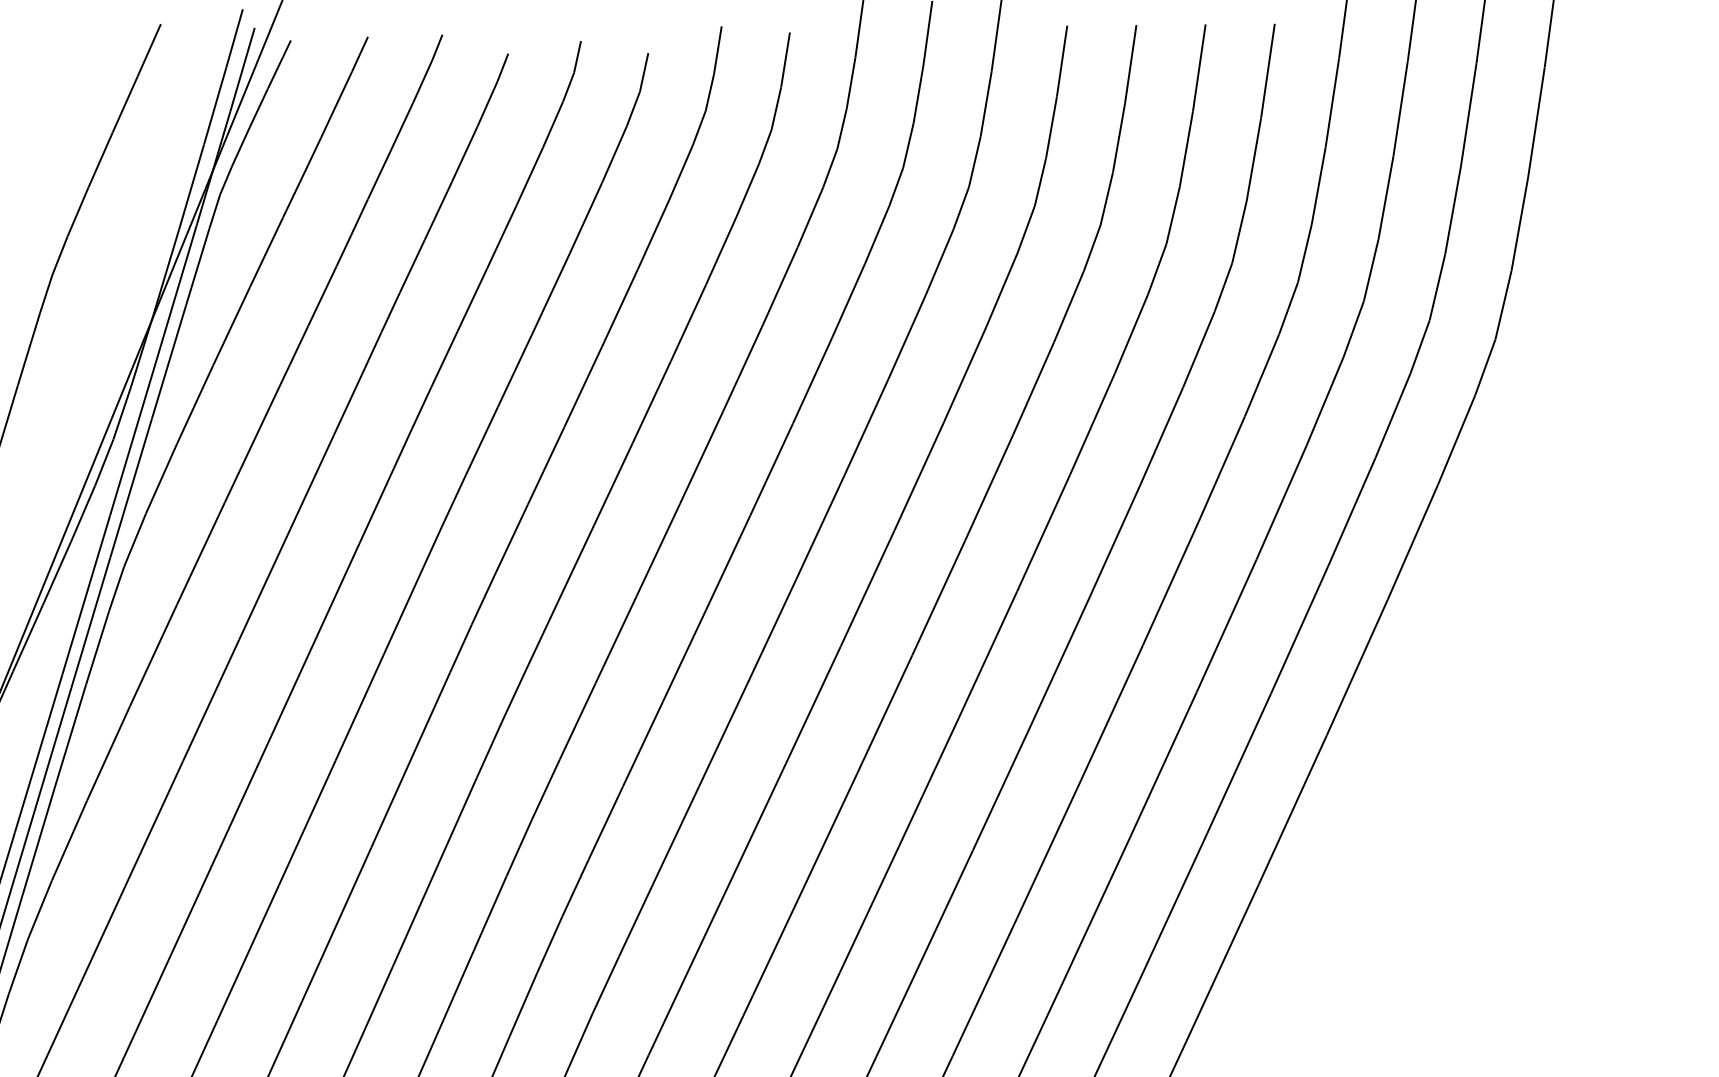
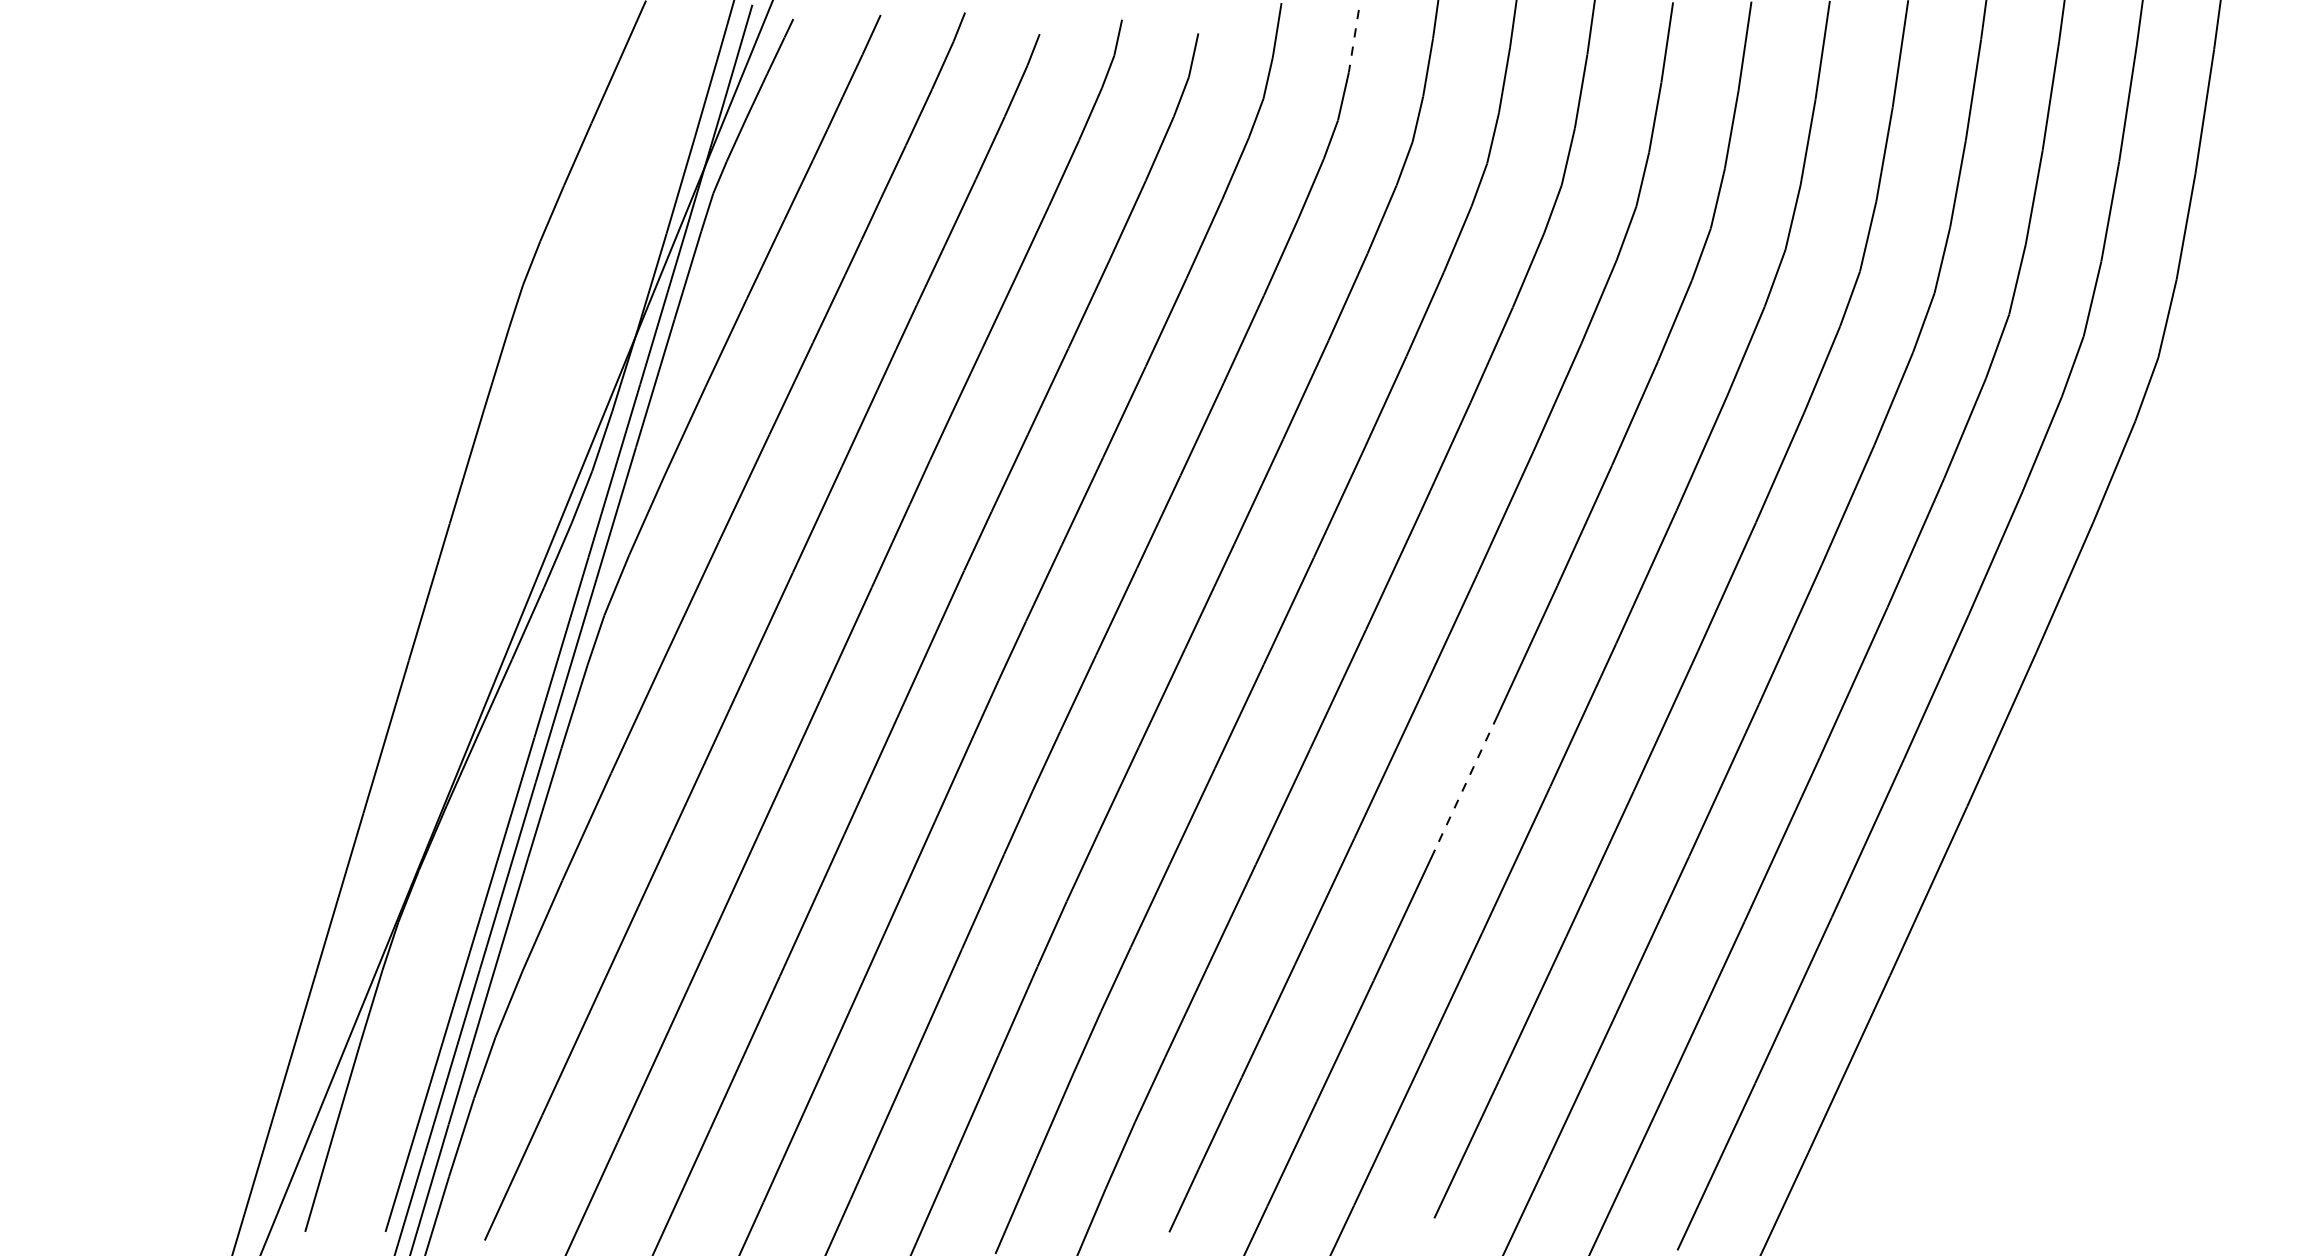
line: (785, 60) -> (1353, 41), solid -> dashed
line: (884, 714) -> (1466, 782), solid -> dashed

